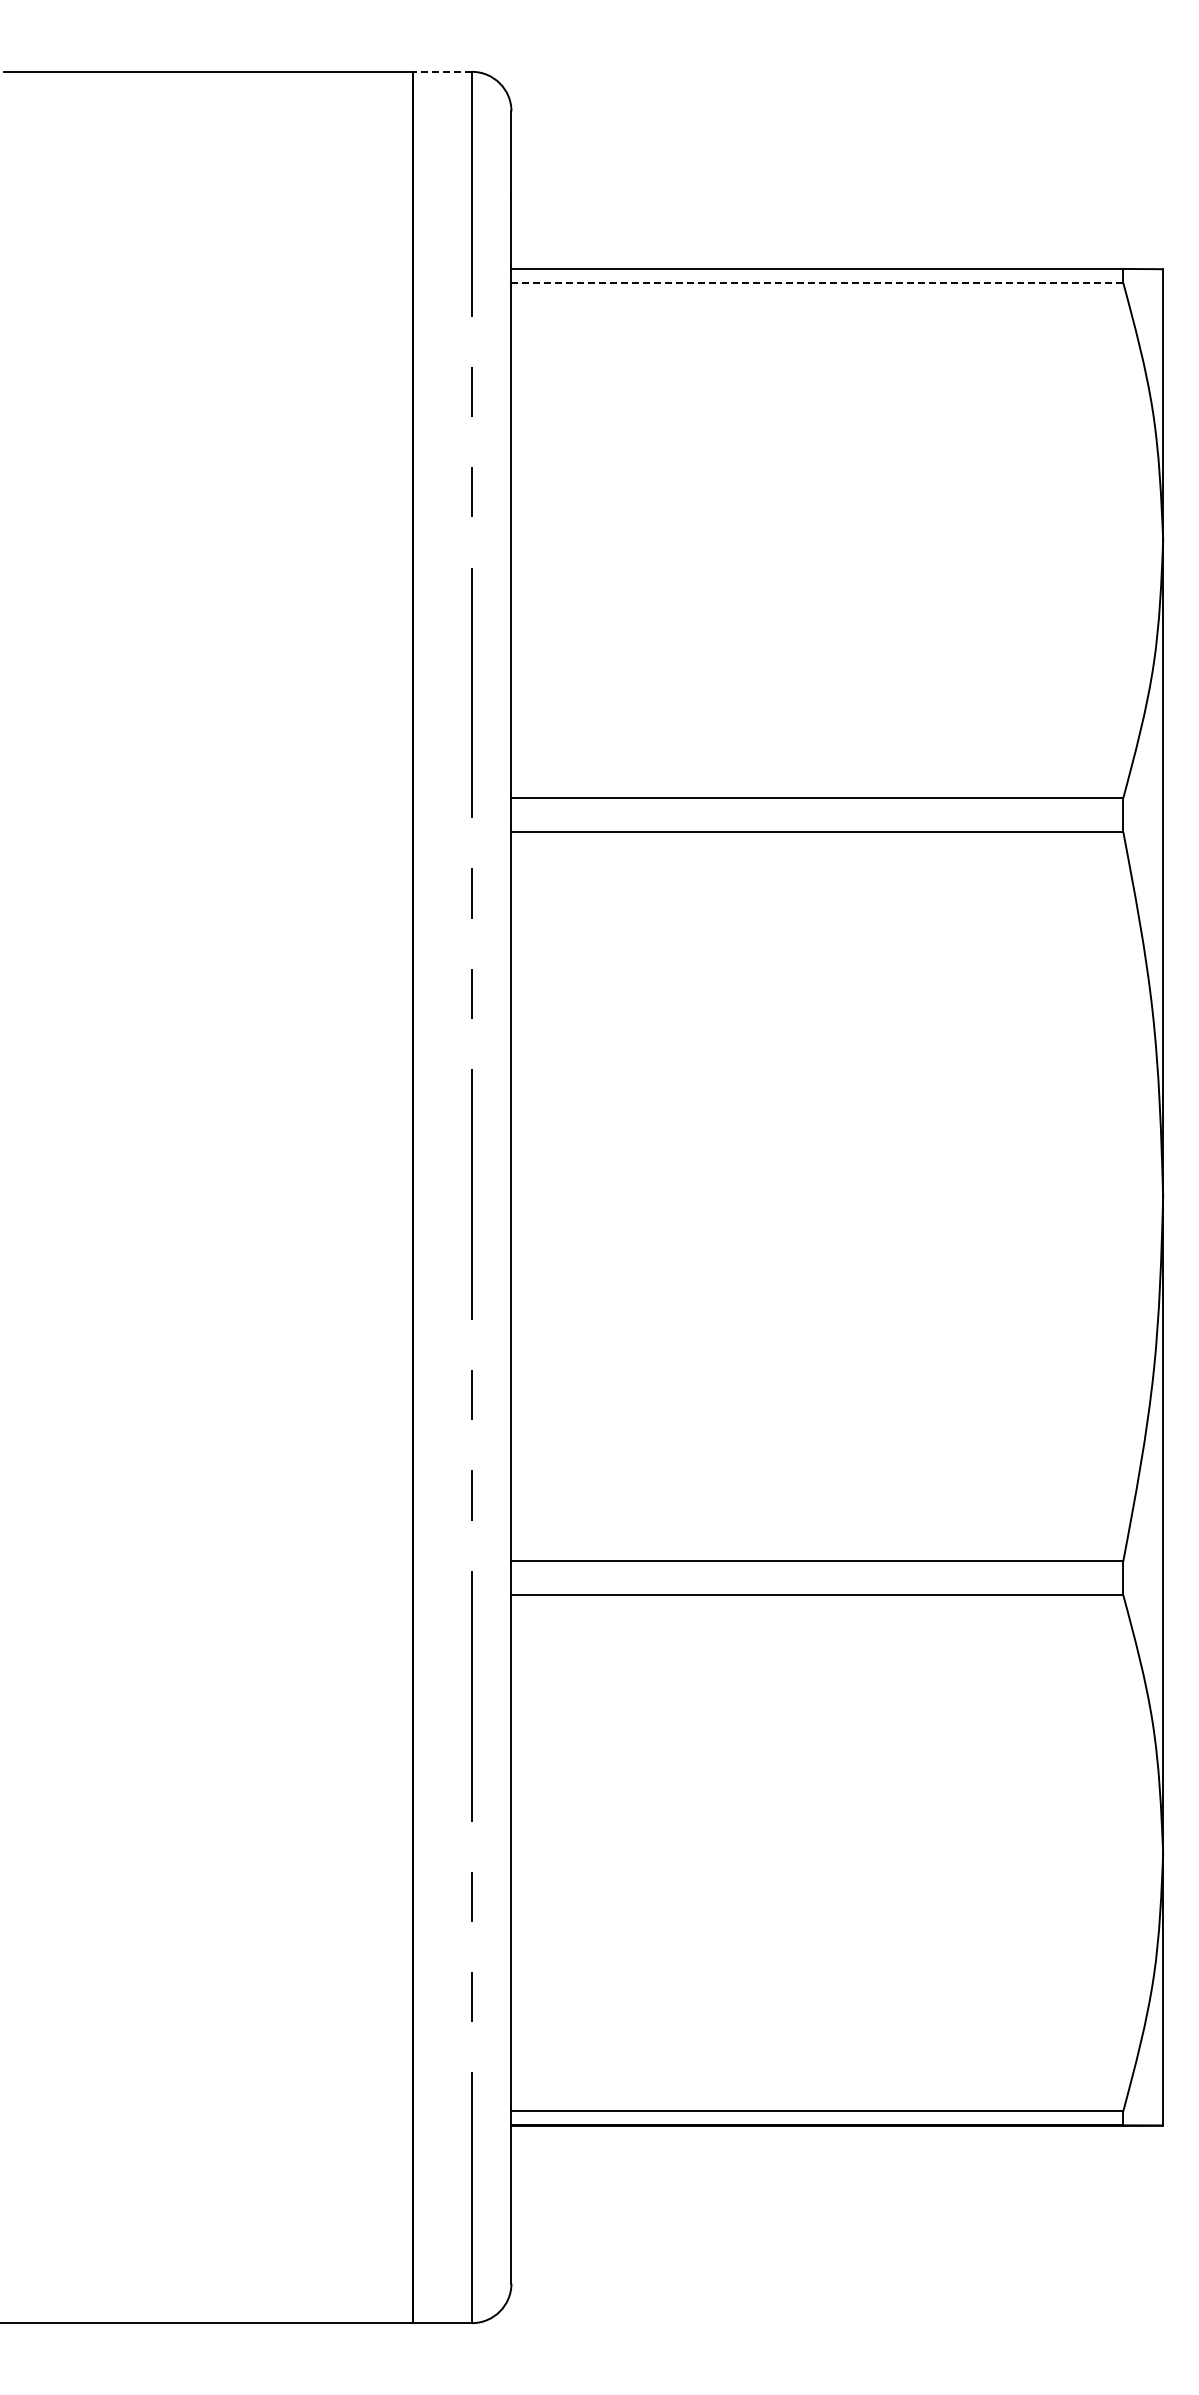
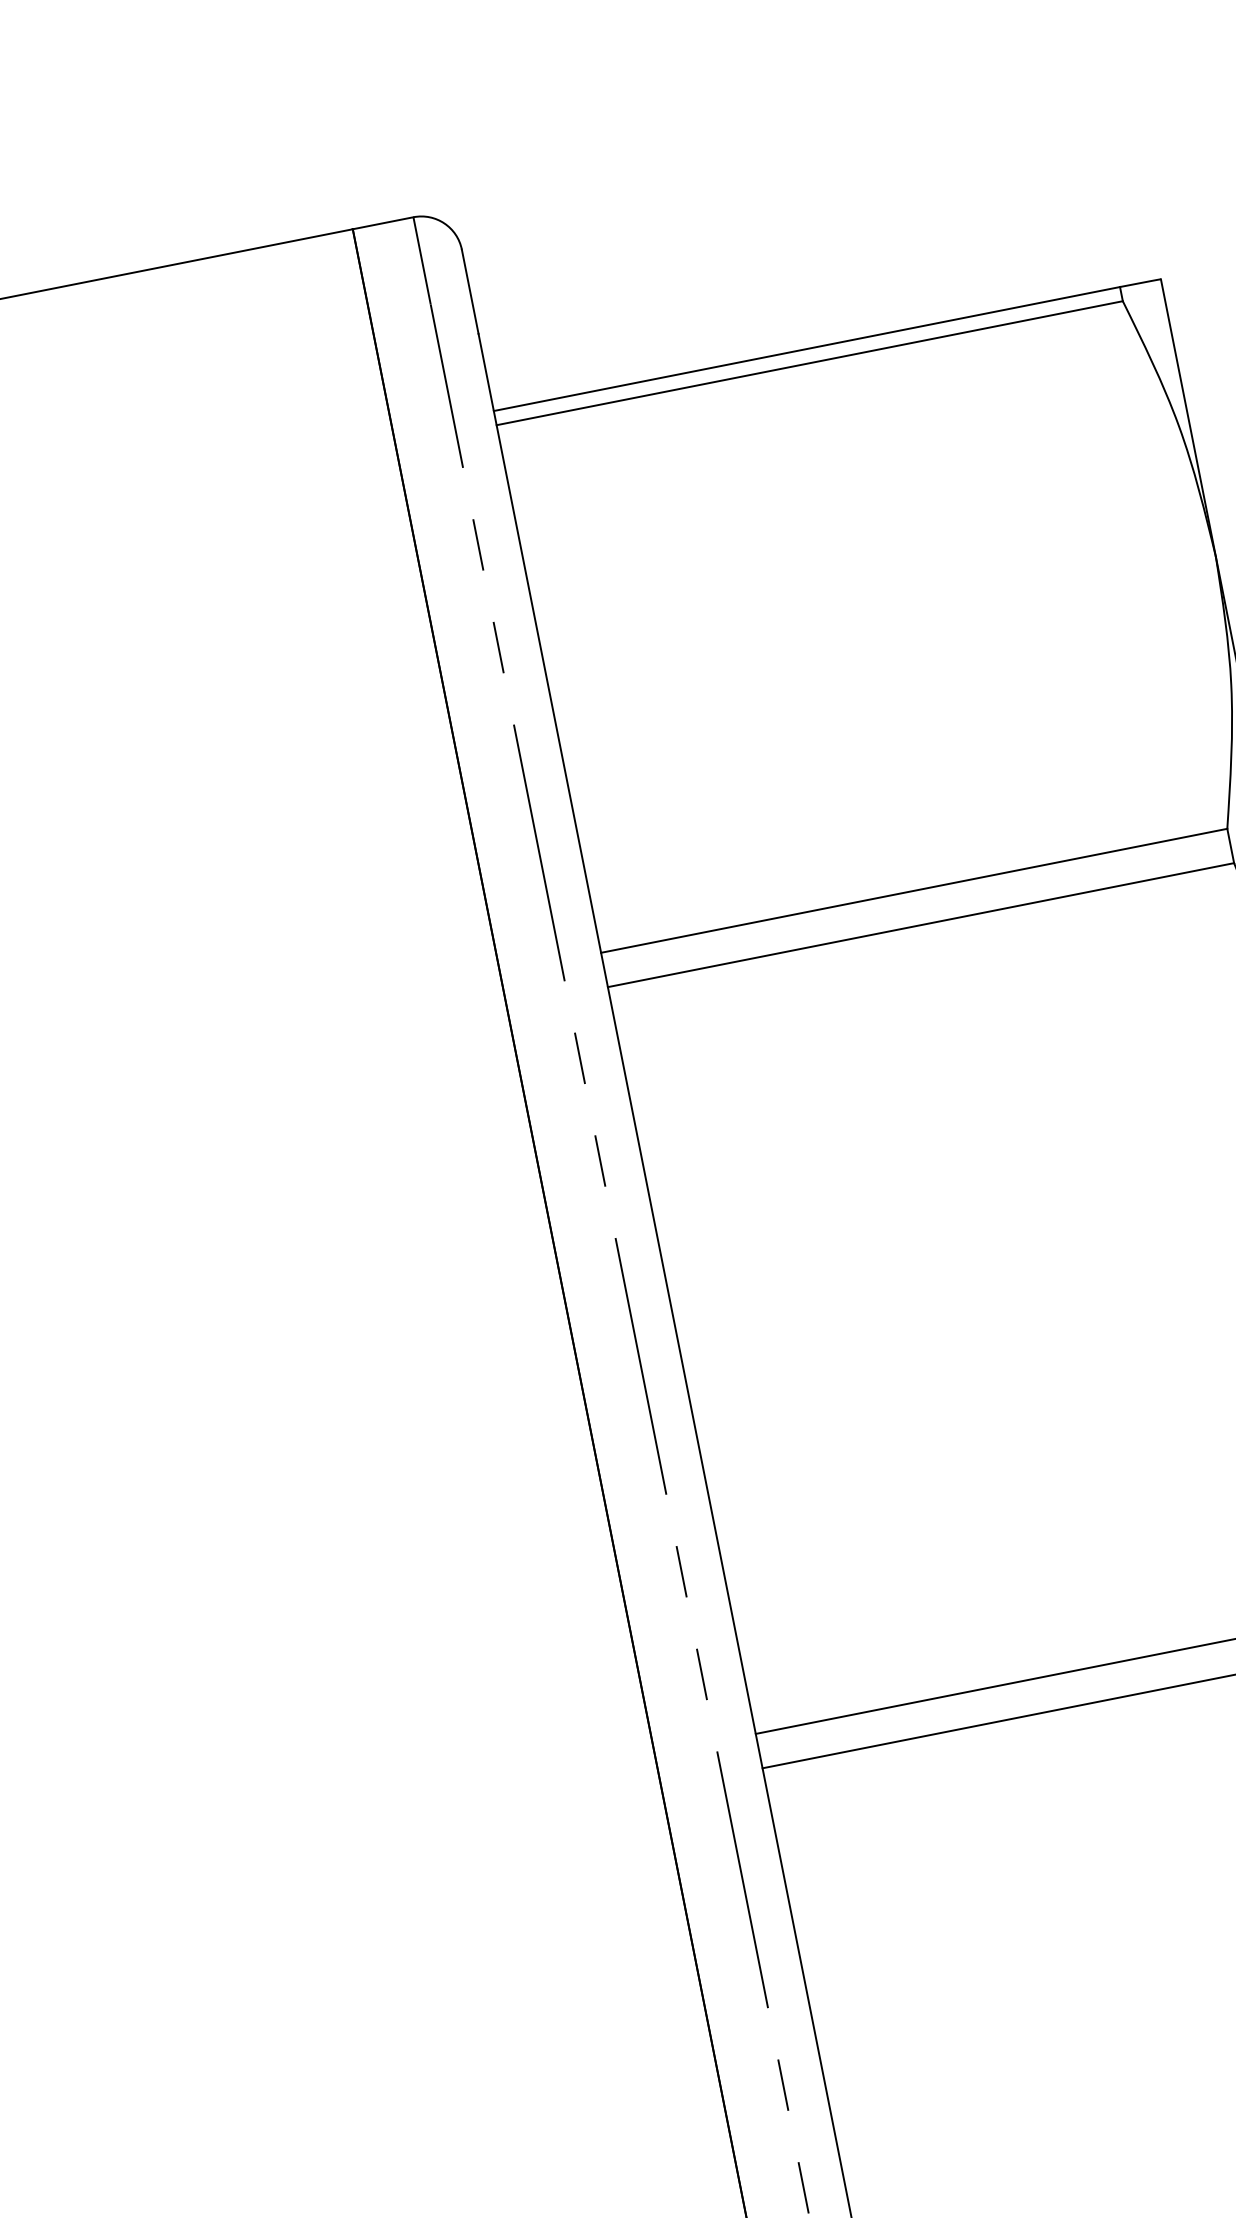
line: (442, 71) -> (383, 222), dashed -> solid
line: (817, 282) -> (809, 362), dashed -> solid

